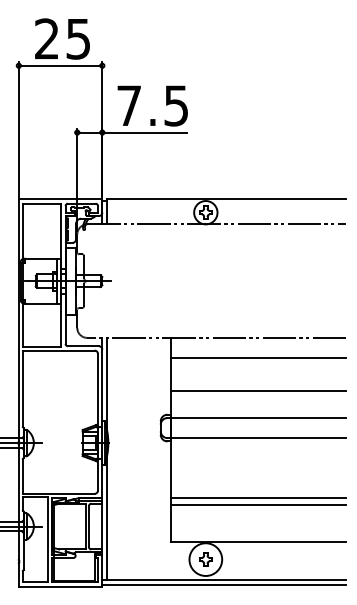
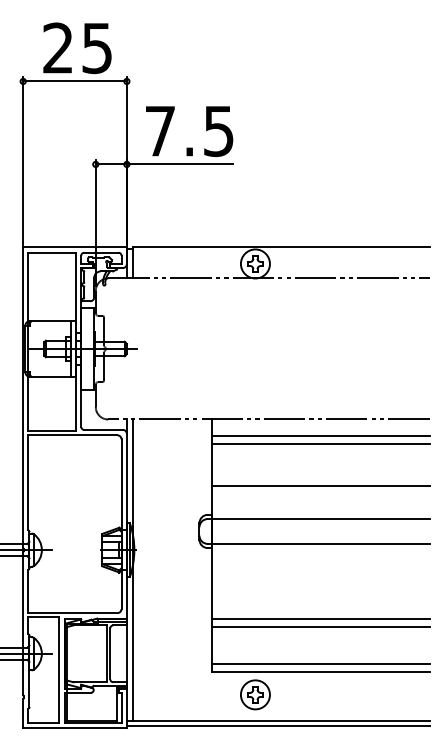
line: (258, 351) -> (320, 436), added
line: (258, 535) -> (320, 664), added
circle: (205, 559) -> (254, 694), size x0.71

